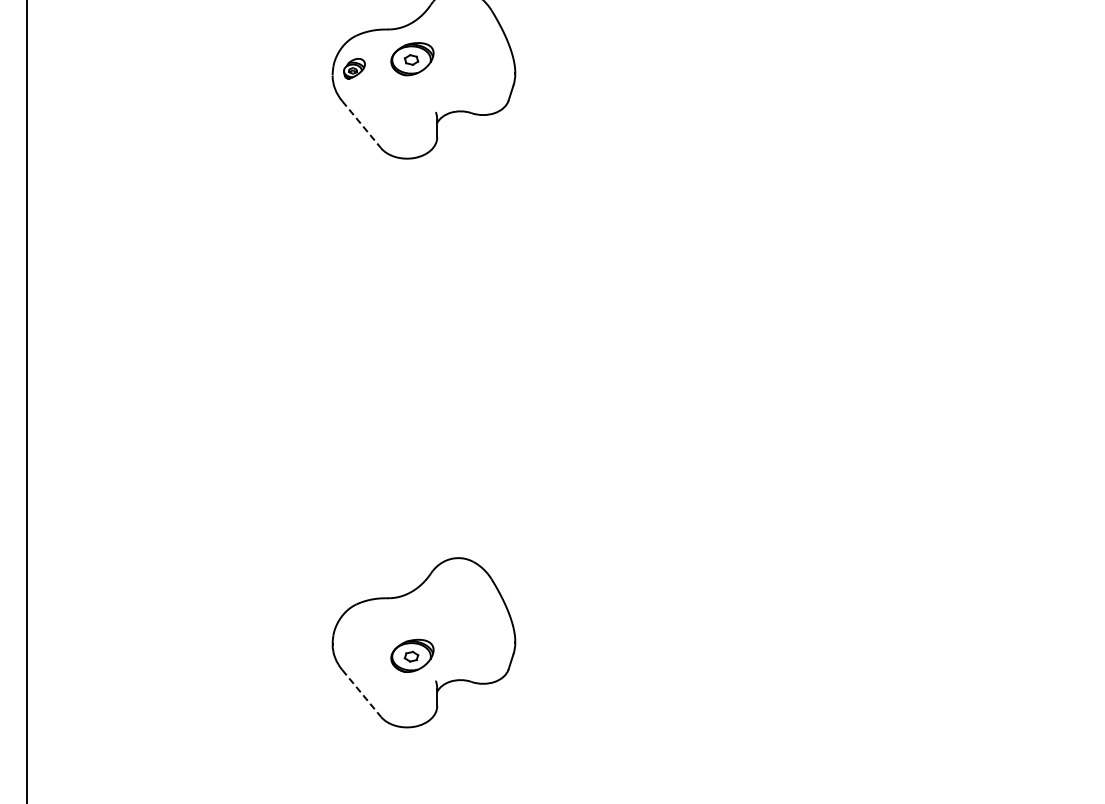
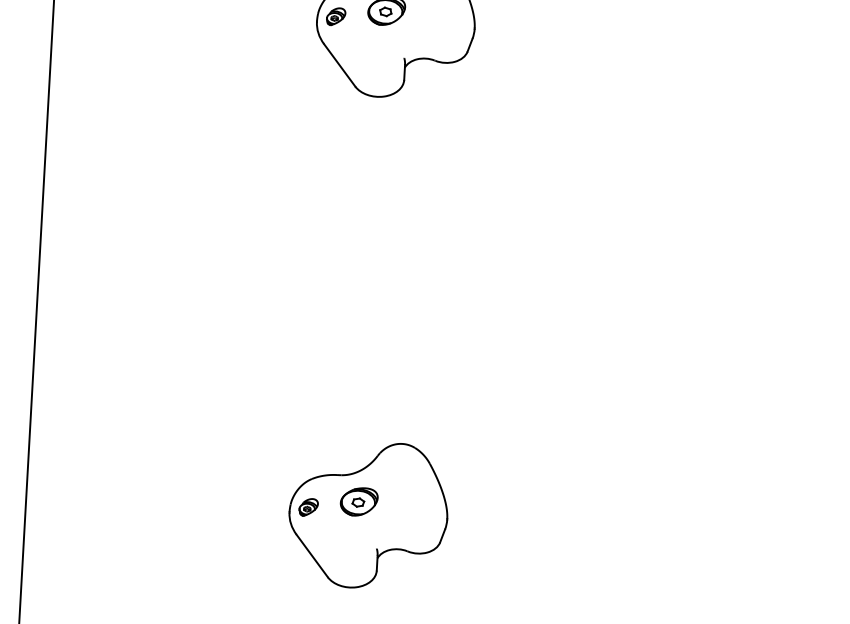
line: (361, 125) -> (339, 66), dashed -> solid
part: (354, 637) -> (308, 507), added
part: (412, 655) -> (359, 501), moved
line: (361, 693) -> (312, 556), dashed -> solid

